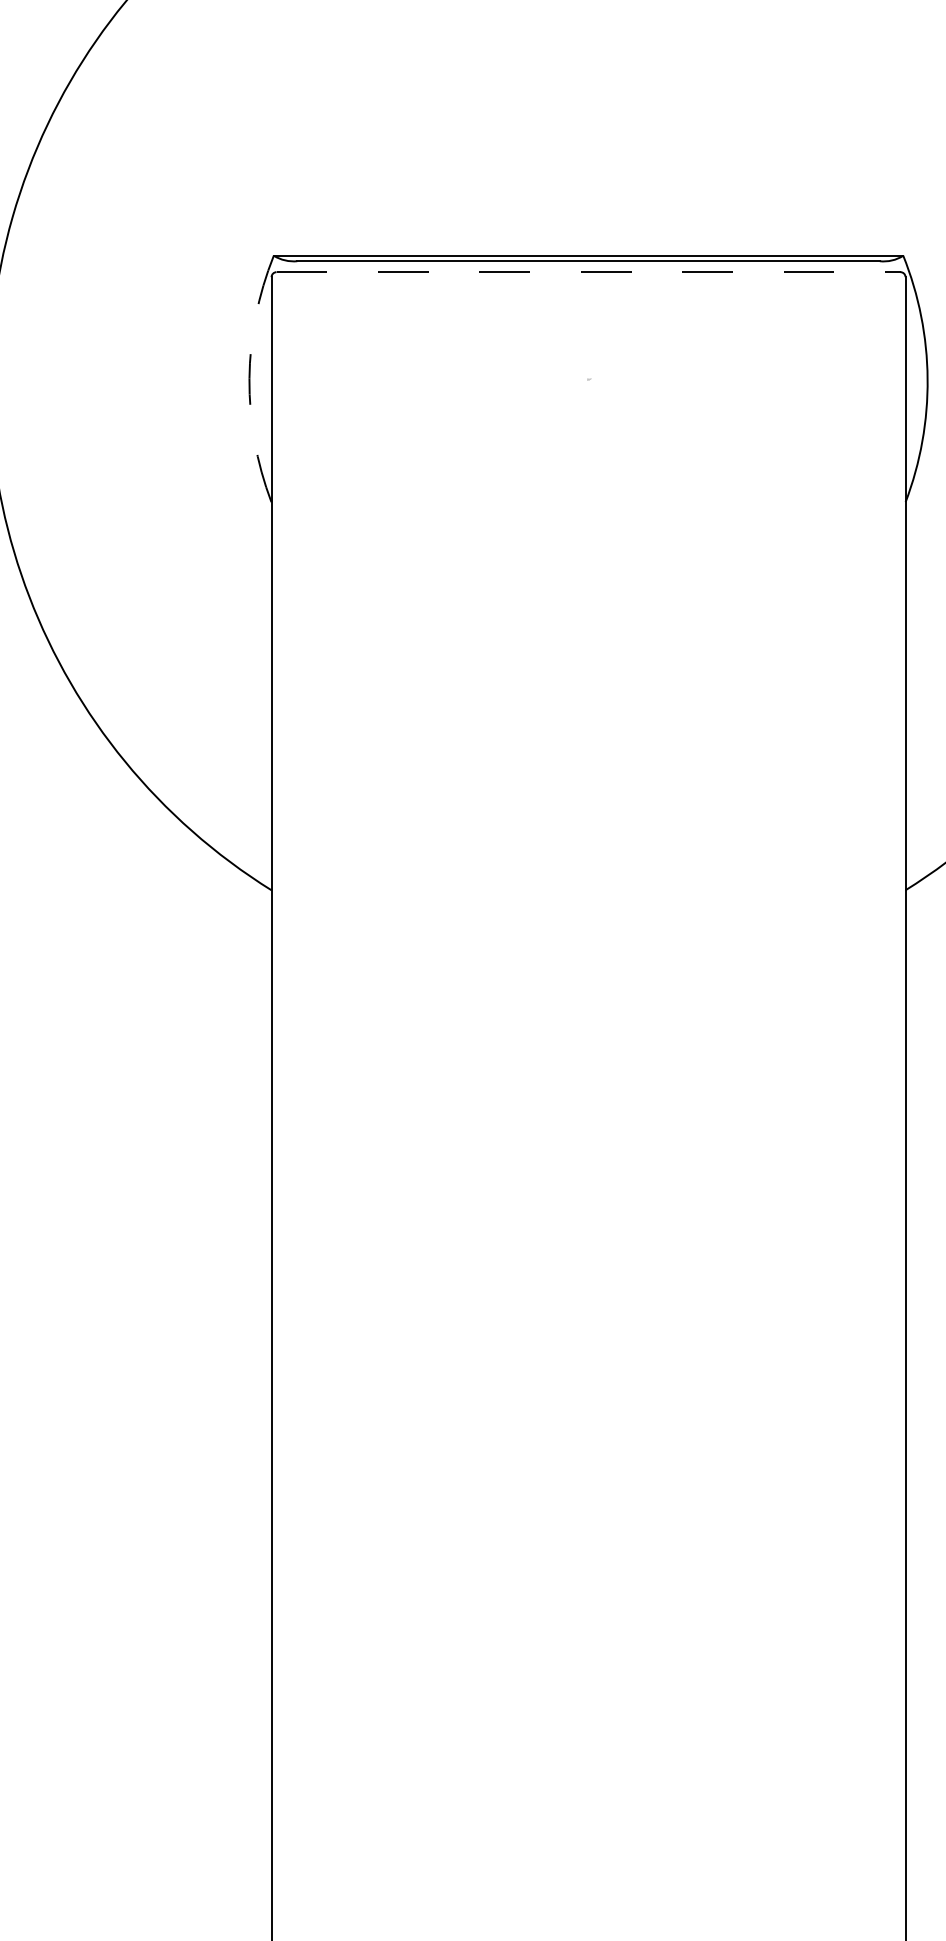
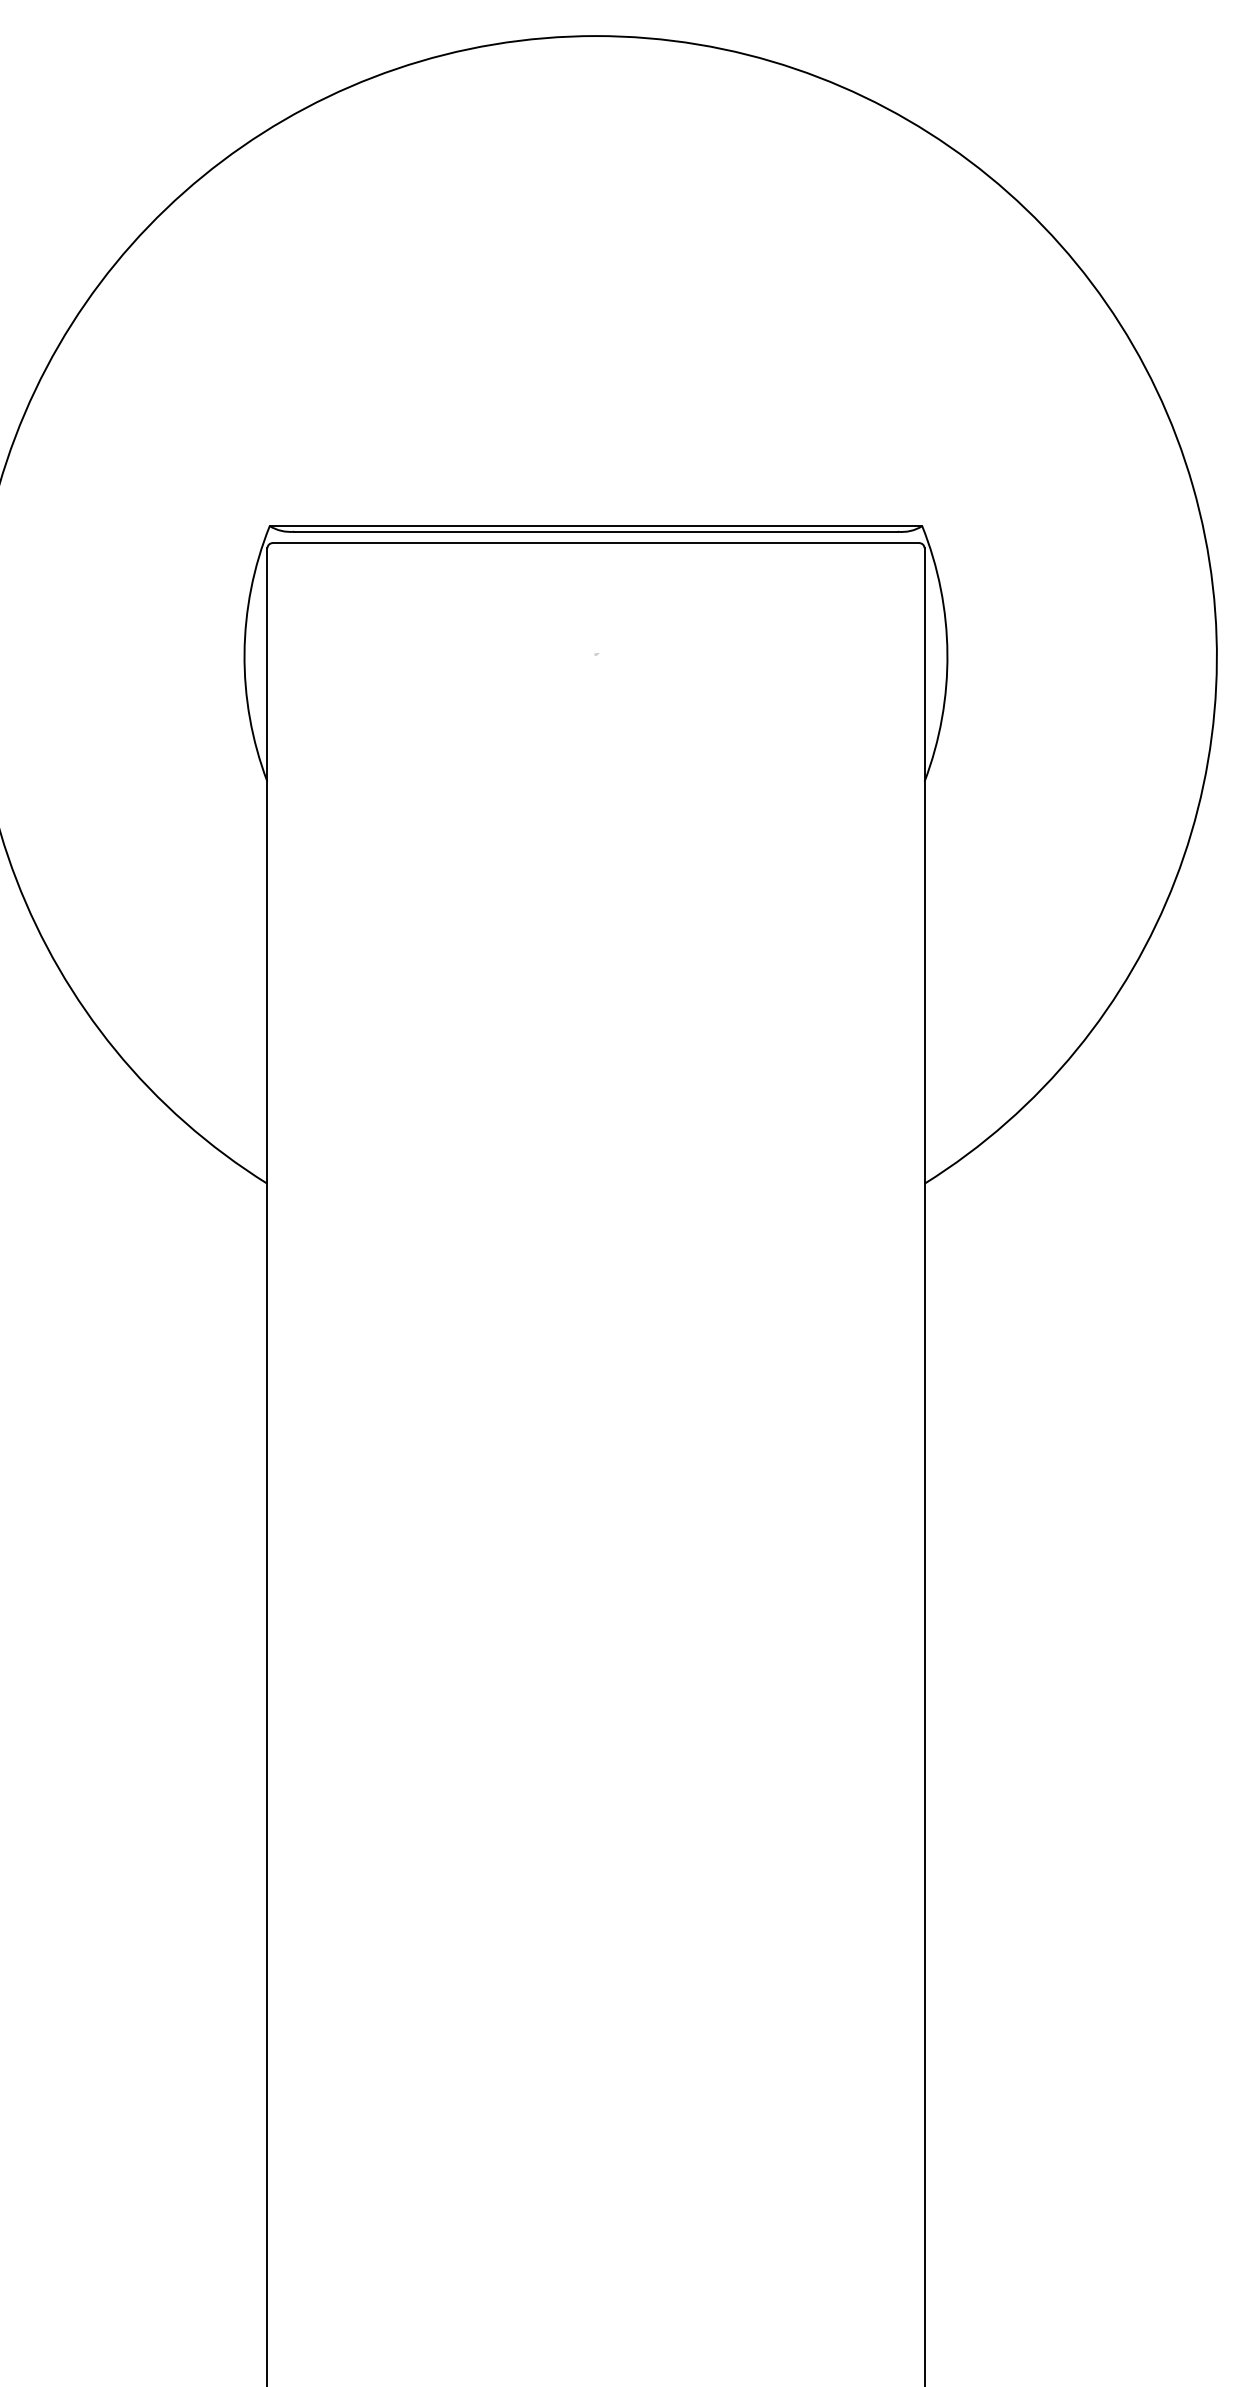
line: (589, 272) -> (596, 543), dashed -> solid
arc: (249, 378) -> (244, 653), dashed -> solid

